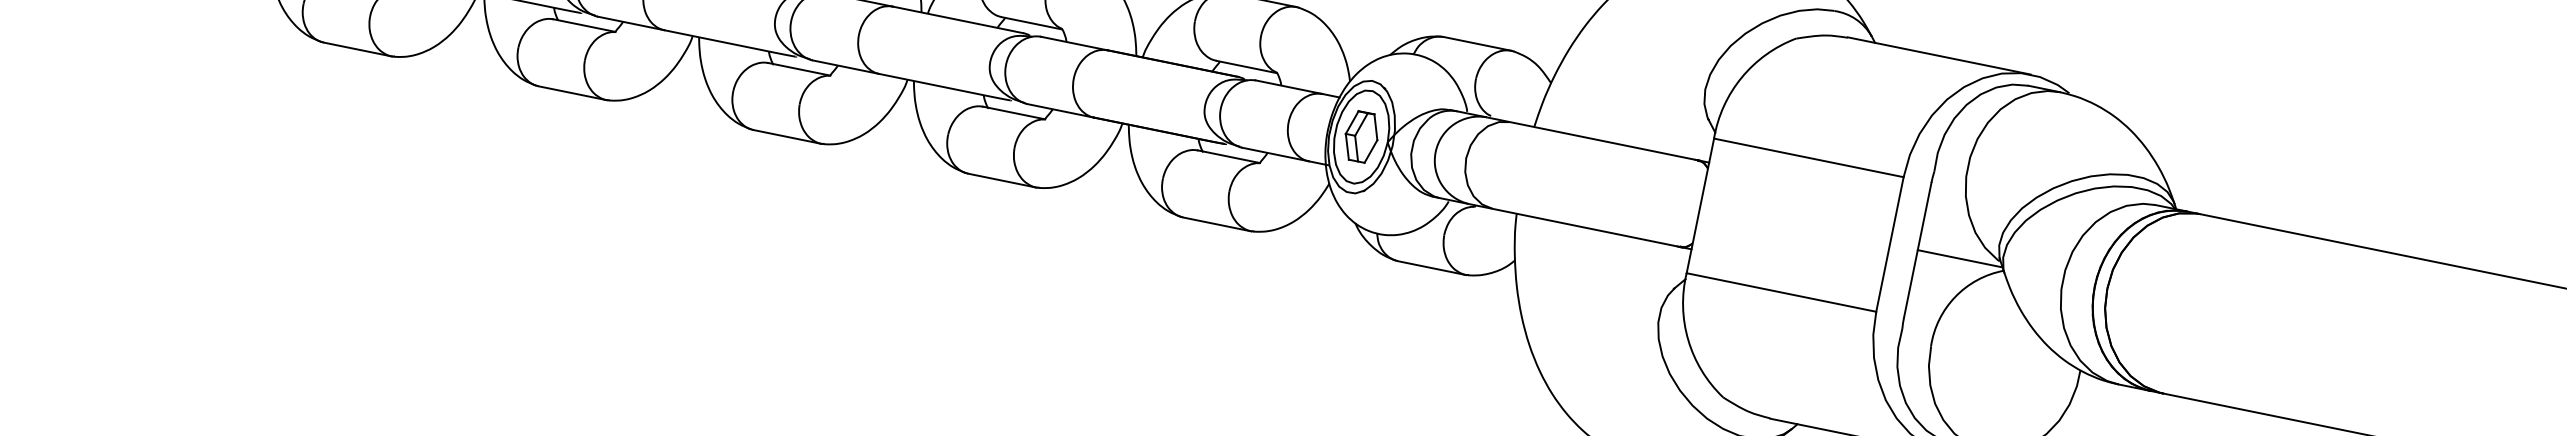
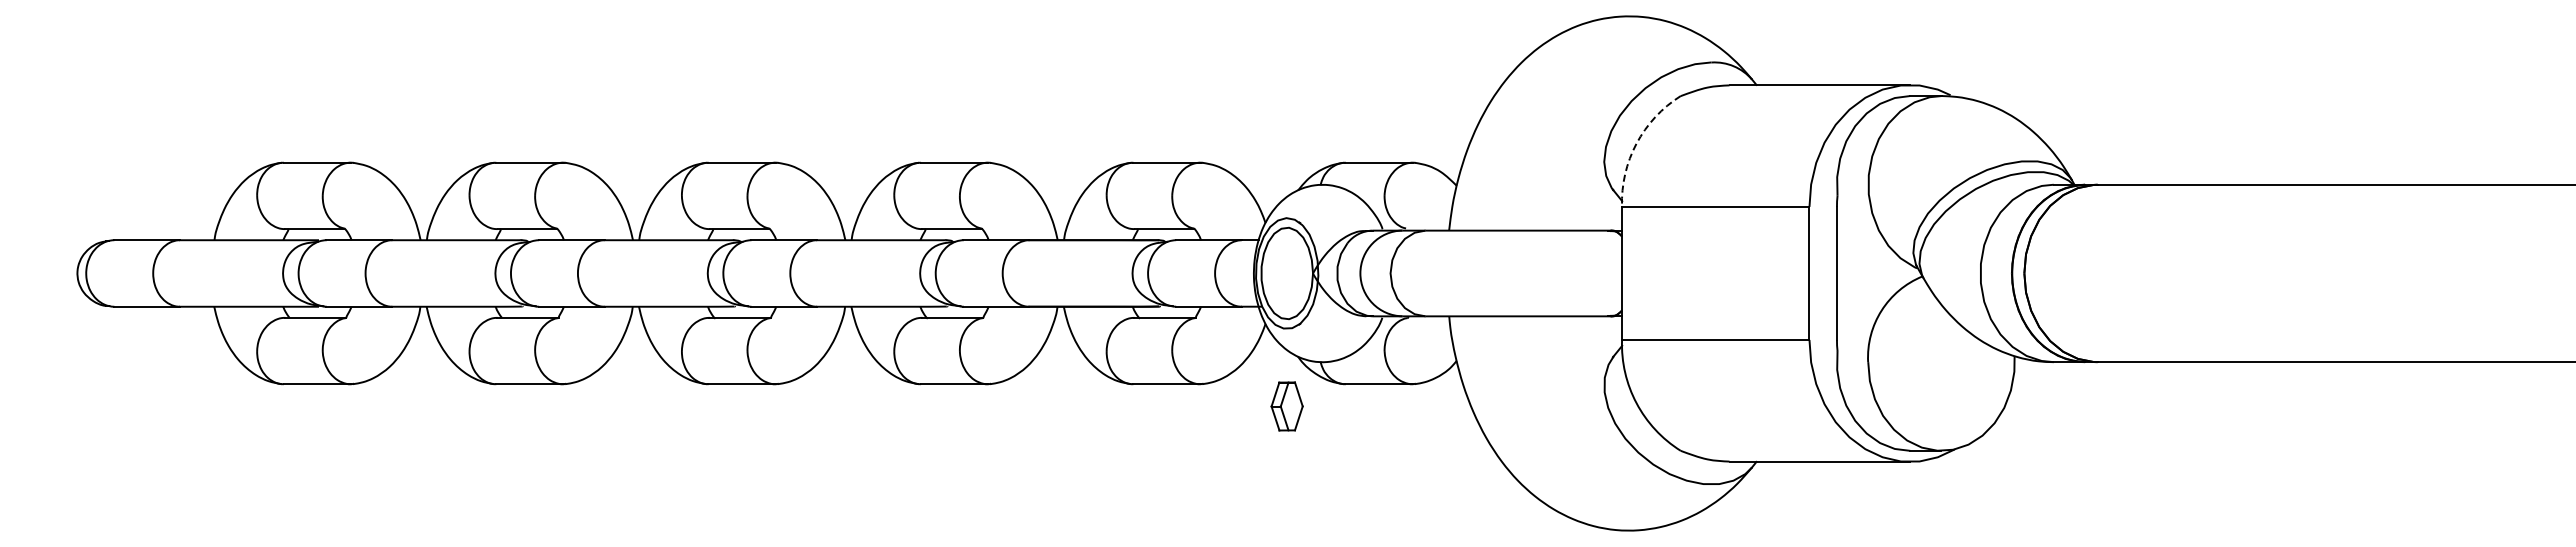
arc: (1741, 77) -> (1636, 143), solid -> dashed
part: (1360, 136) -> (1286, 406), moved
line: (1959, 258) -> (1878, 273), removed

